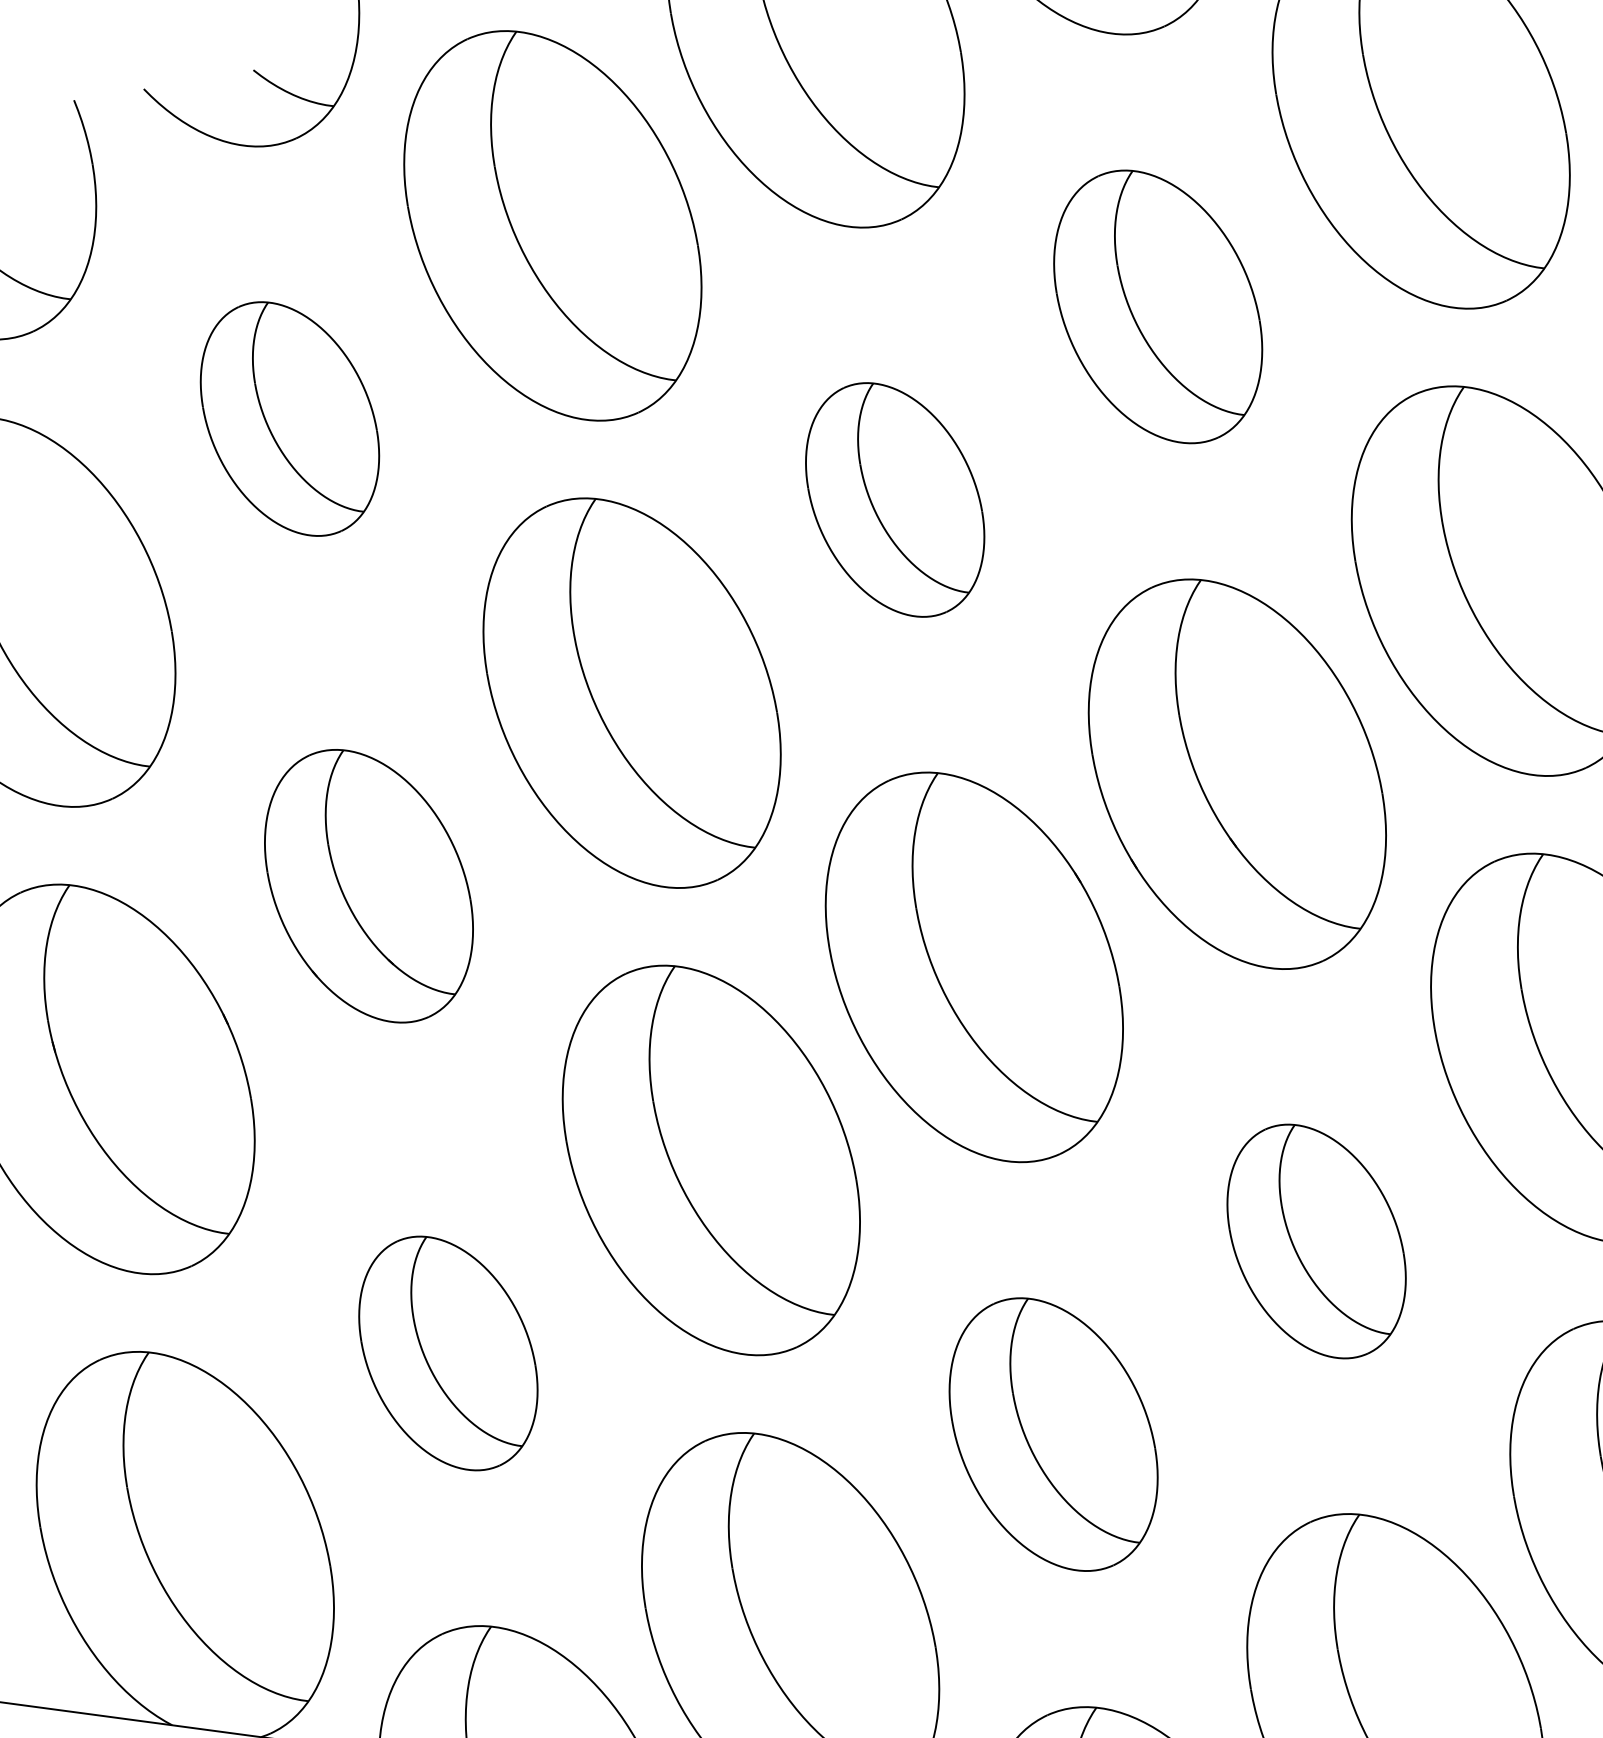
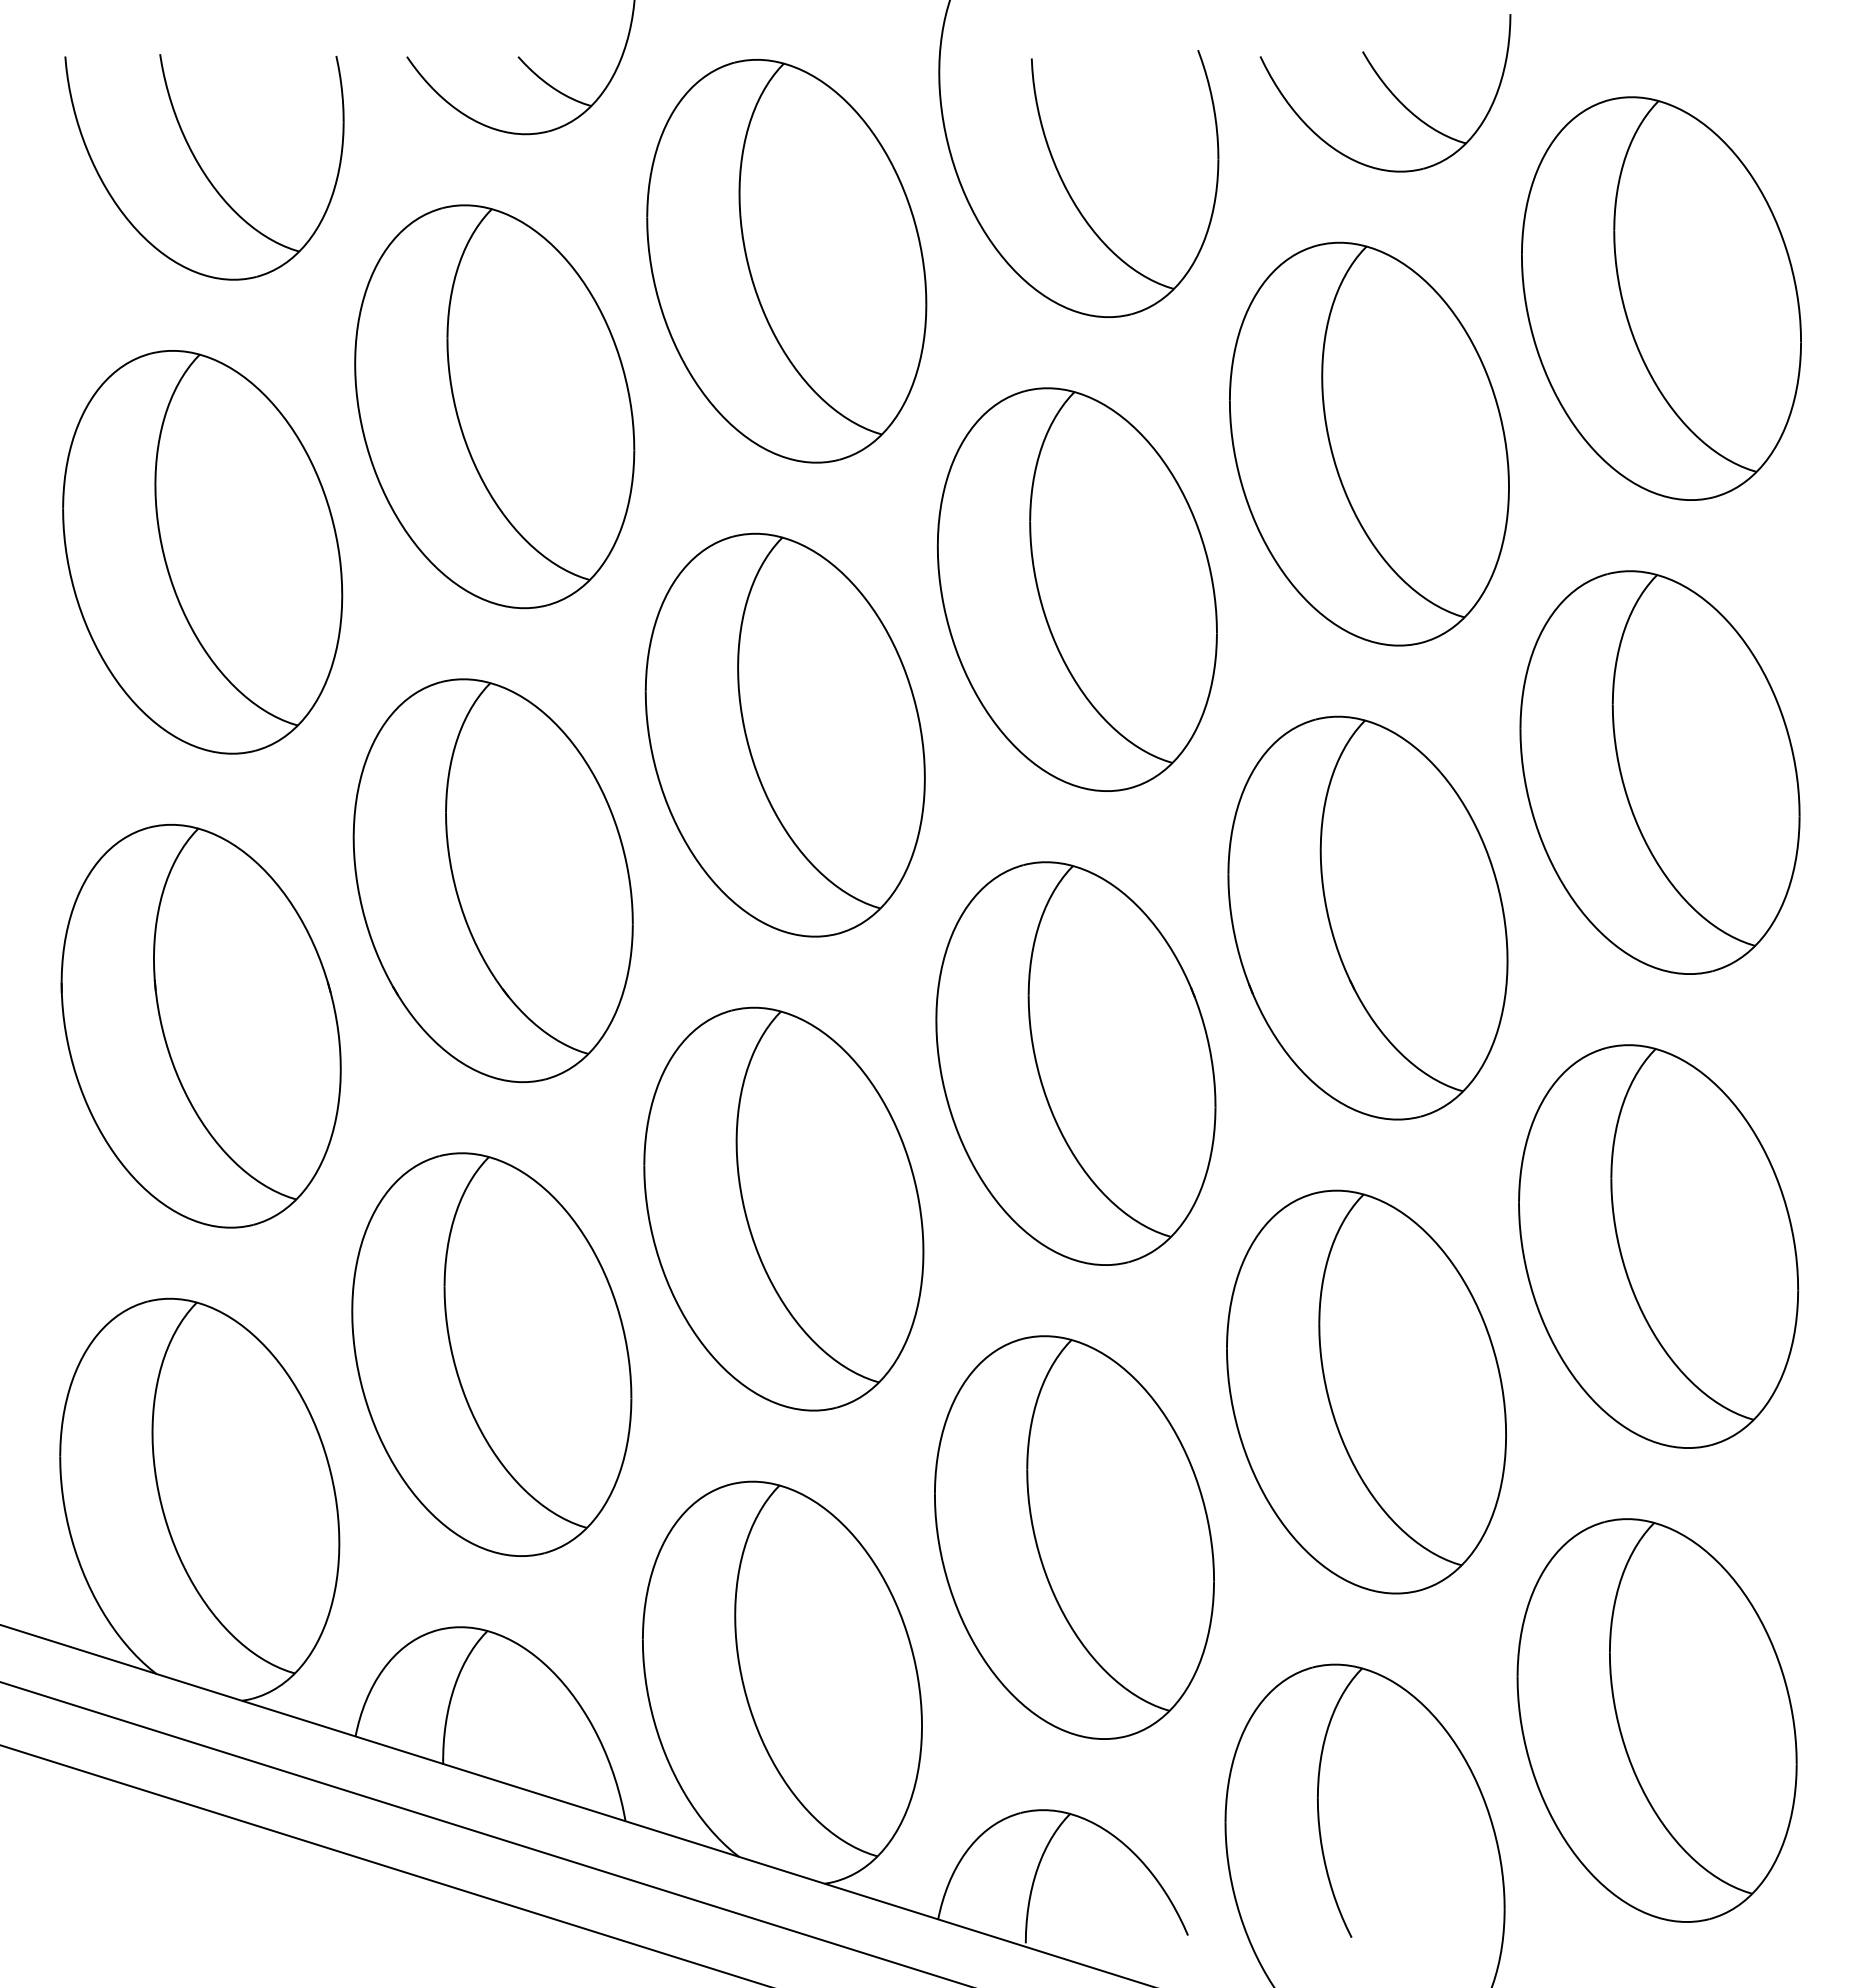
part: (1158, 306) -> (1369, 443), size x1.43
part: (289, 418) -> (494, 406), size x1.67
part: (895, 499) -> (1077, 589), size x1.67
part: (368, 886) -> (492, 880), size x1.43
part: (1316, 1240) -> (1366, 1391), size x1.67
part: (447, 1353) -> (491, 1354), size x1.67
part: (1053, 1434) -> (1074, 1537), size x1.43

